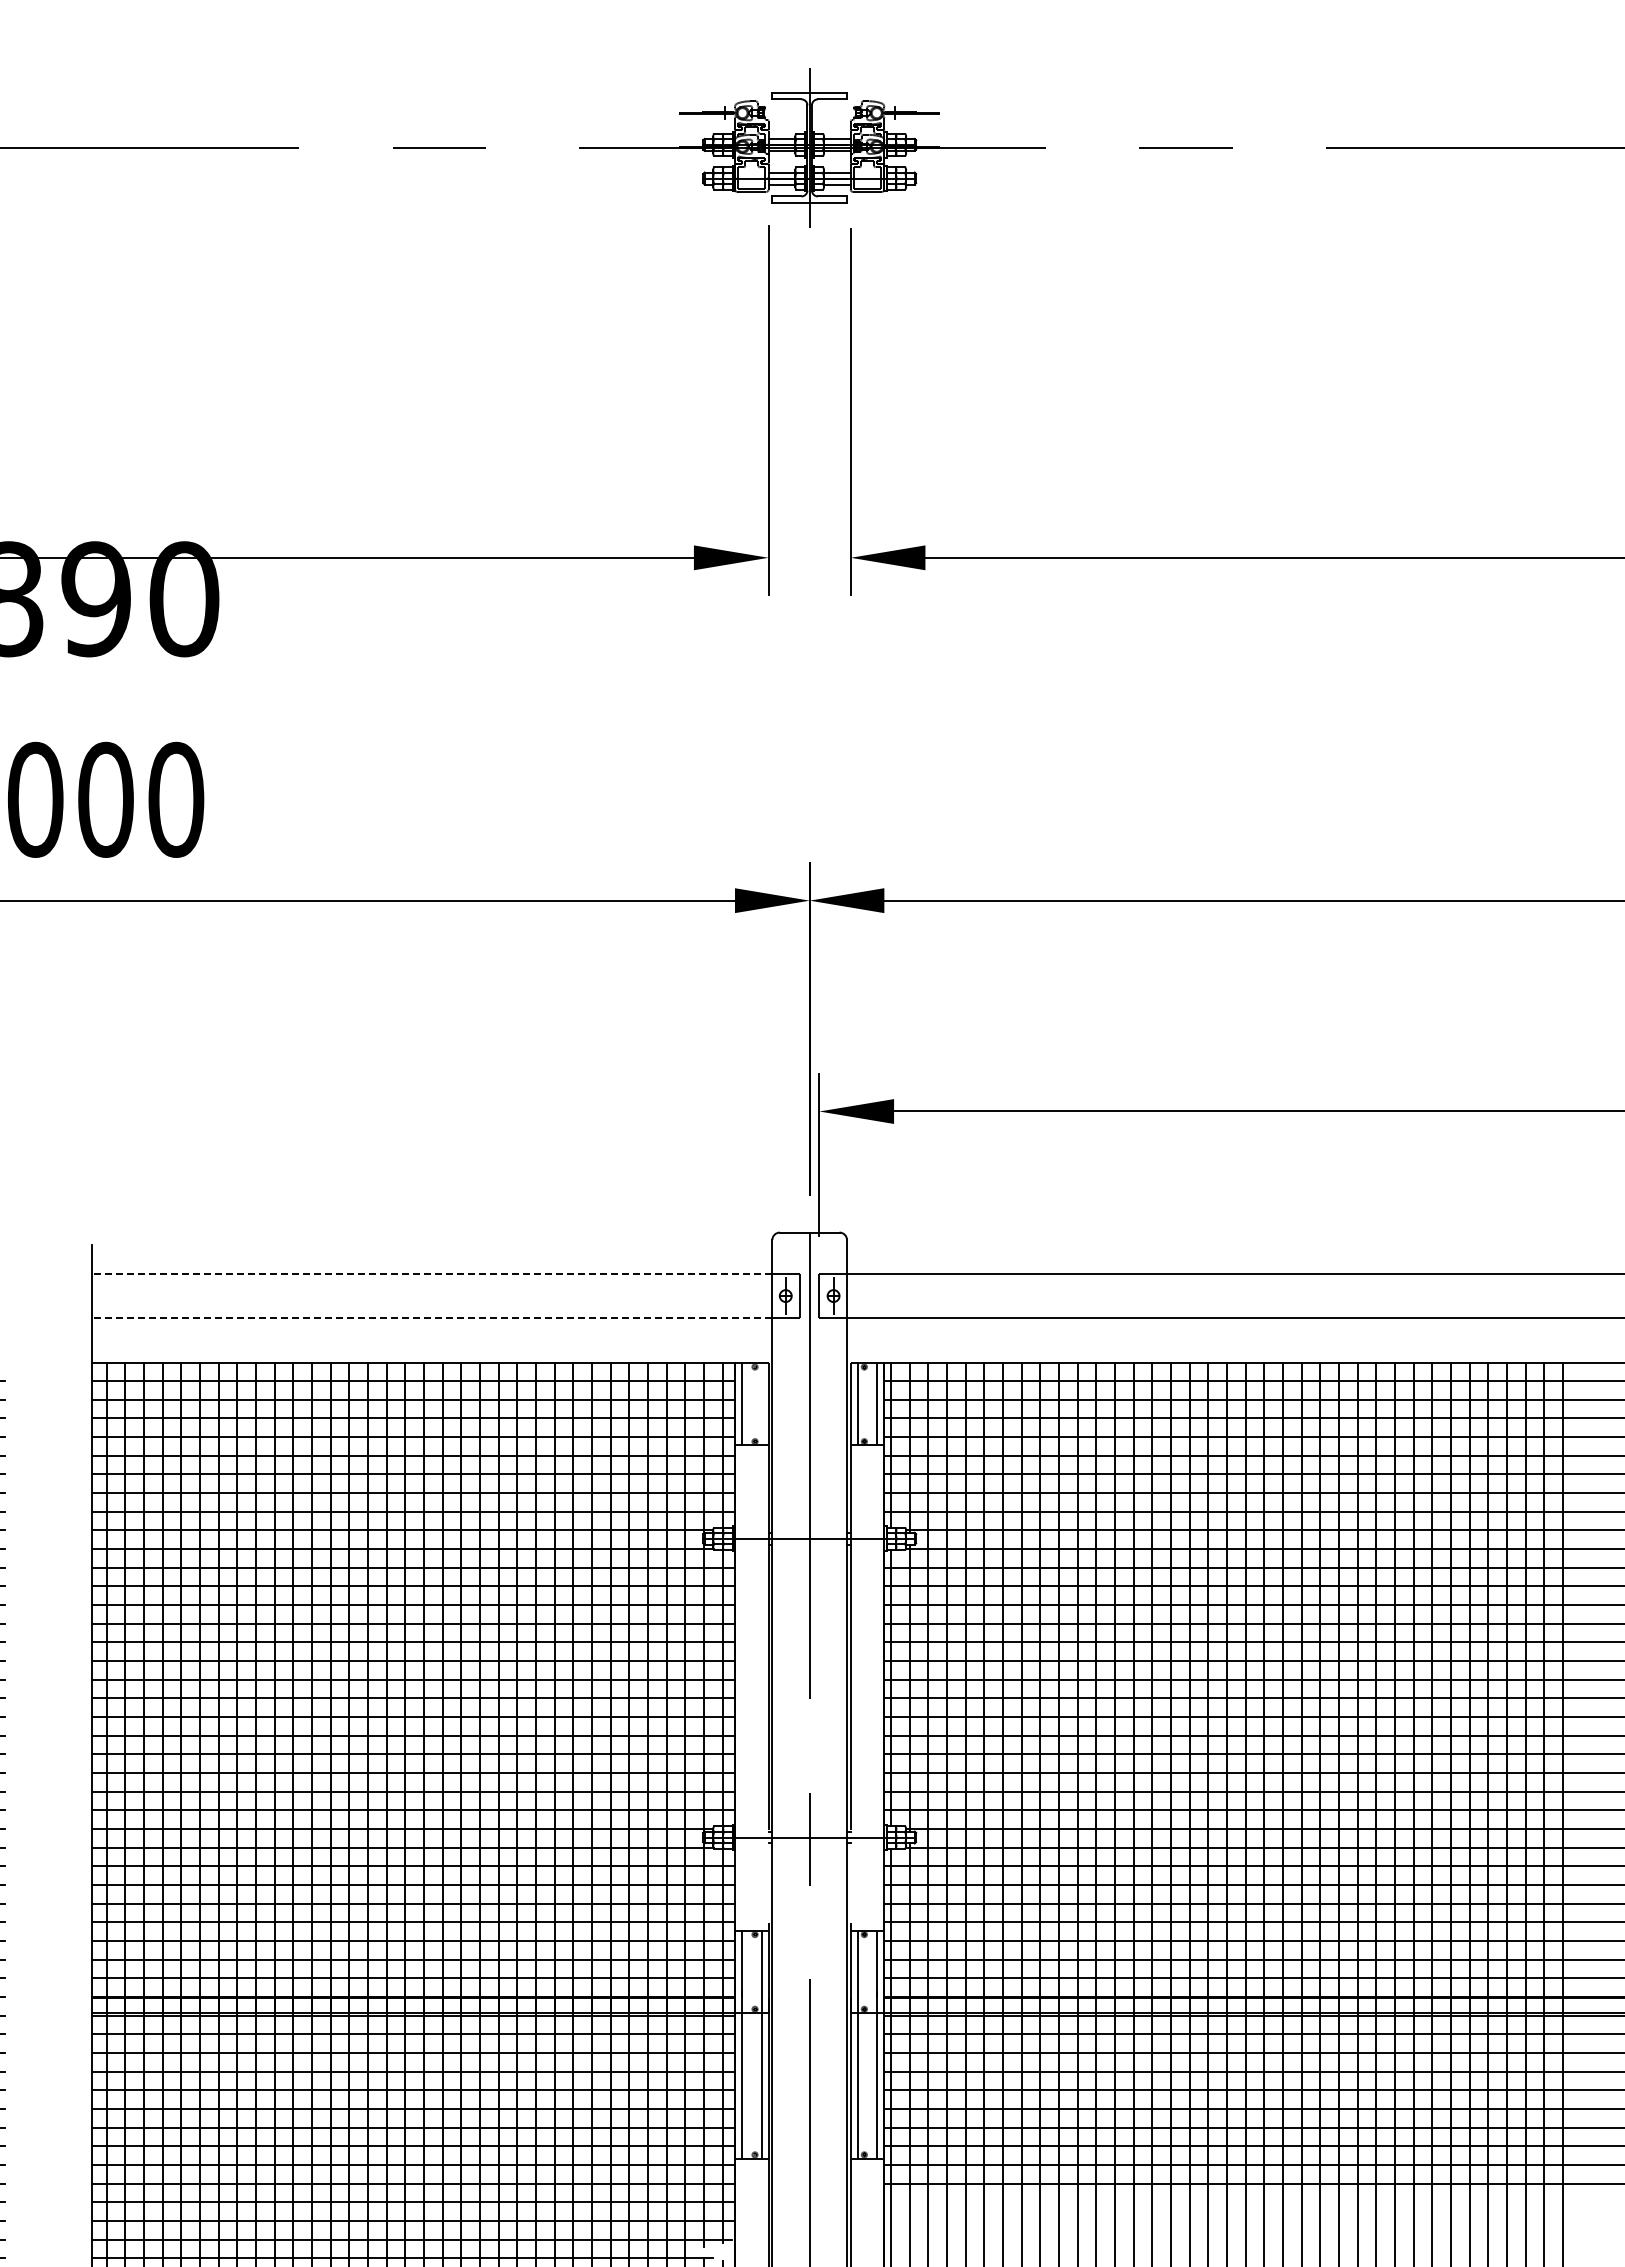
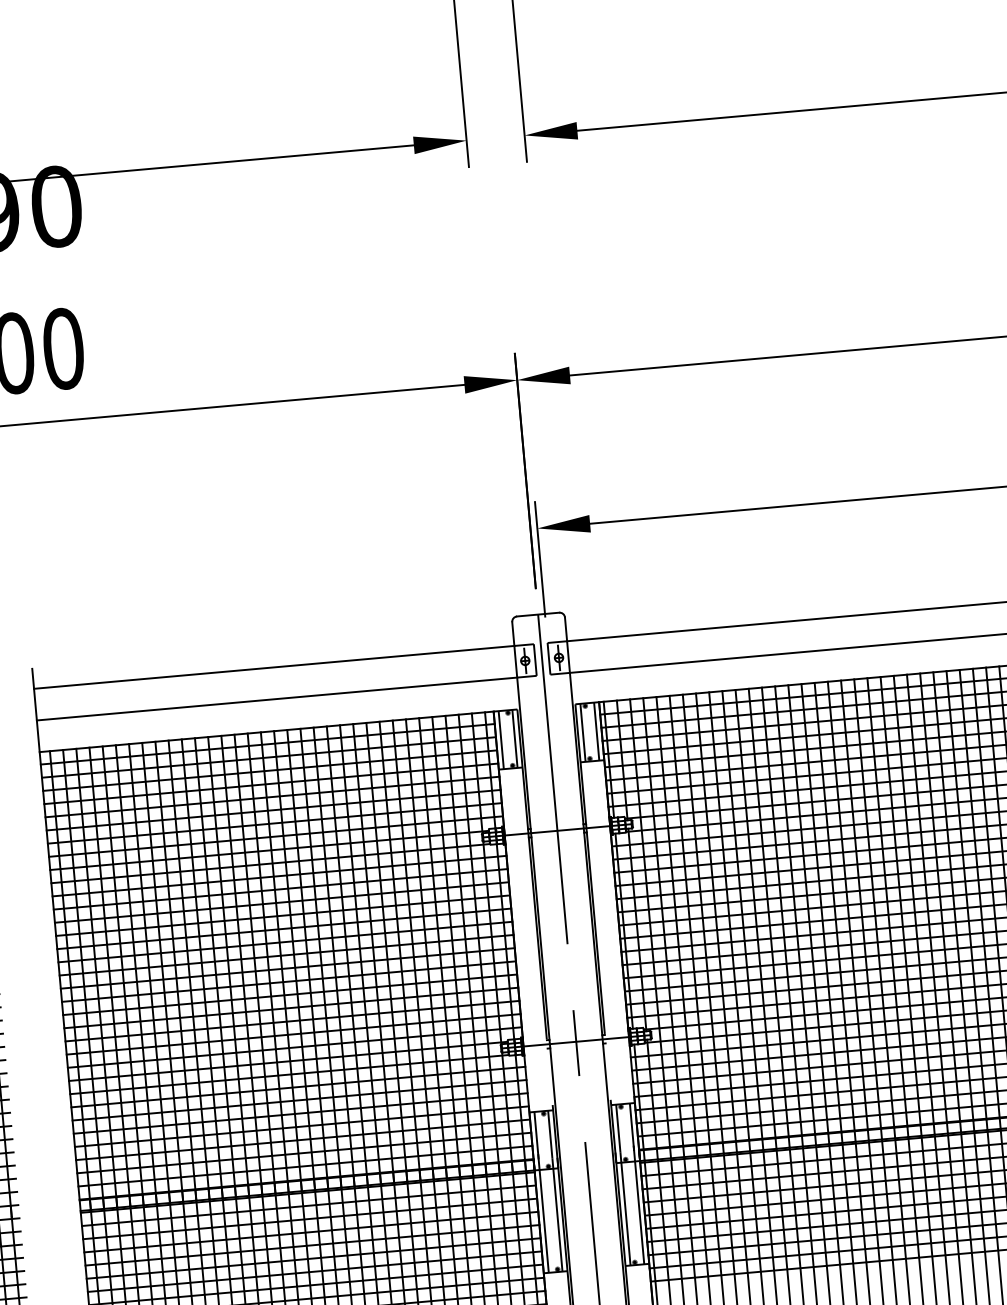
line: (431, 1273) -> (273, 667), dashed -> solid
line: (431, 1318) -> (276, 699), dashed -> solid
line: (761, 1404) -> (514, 739), added

